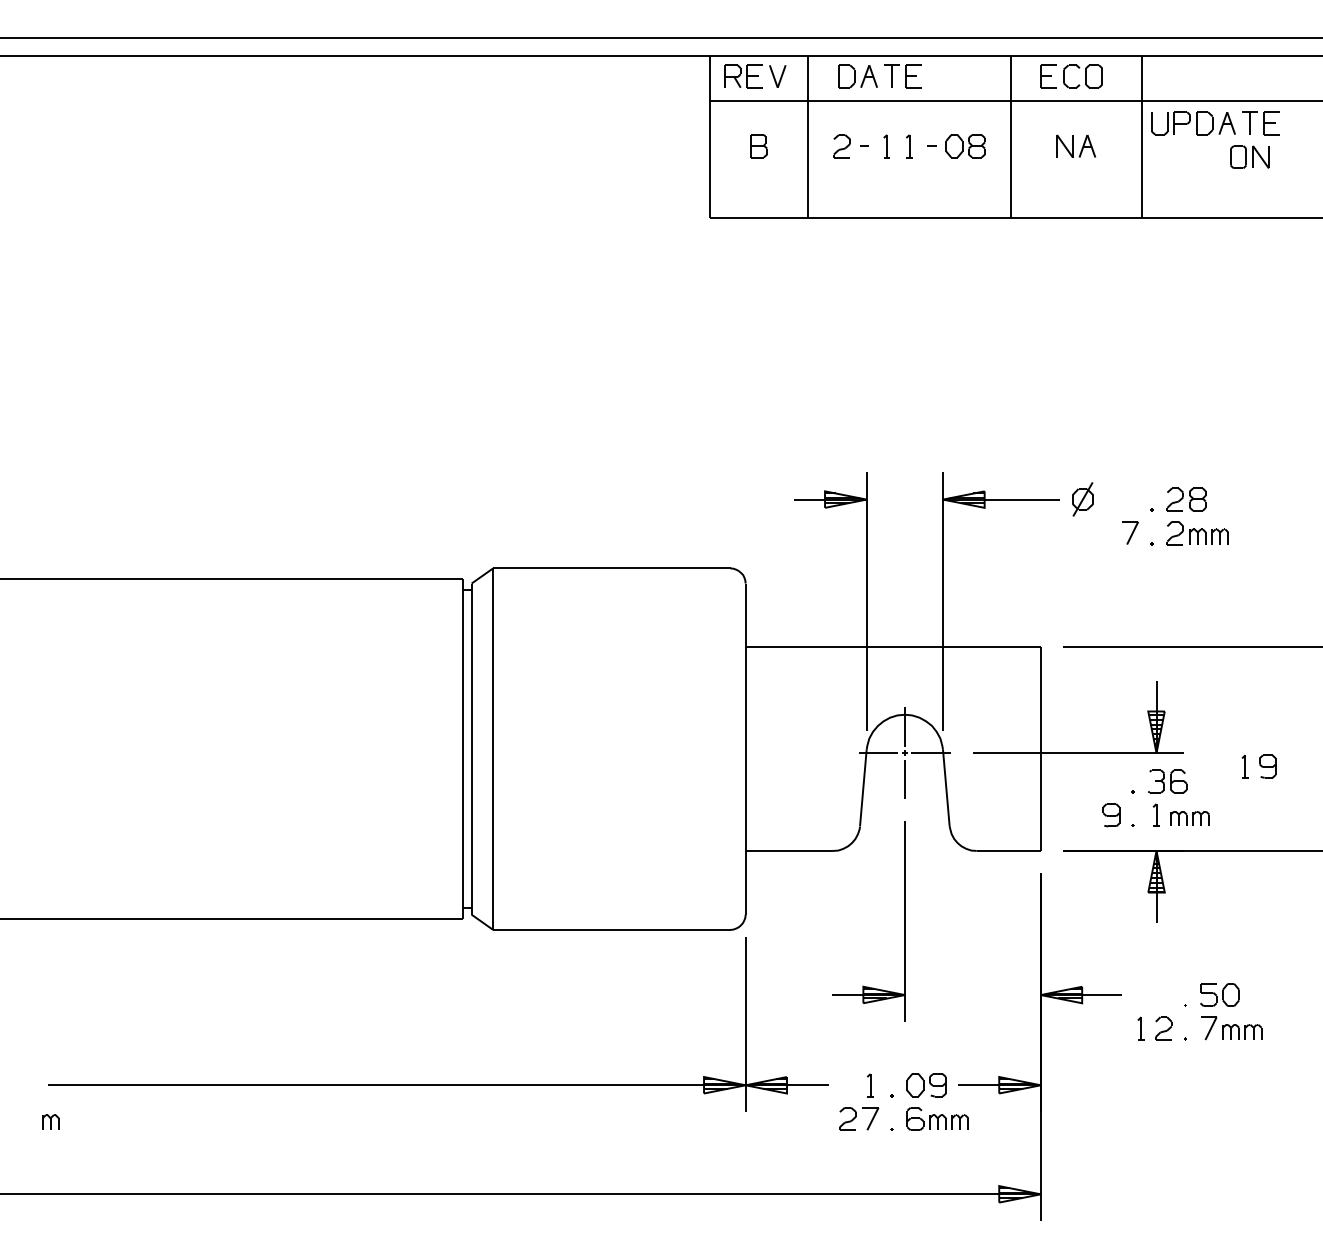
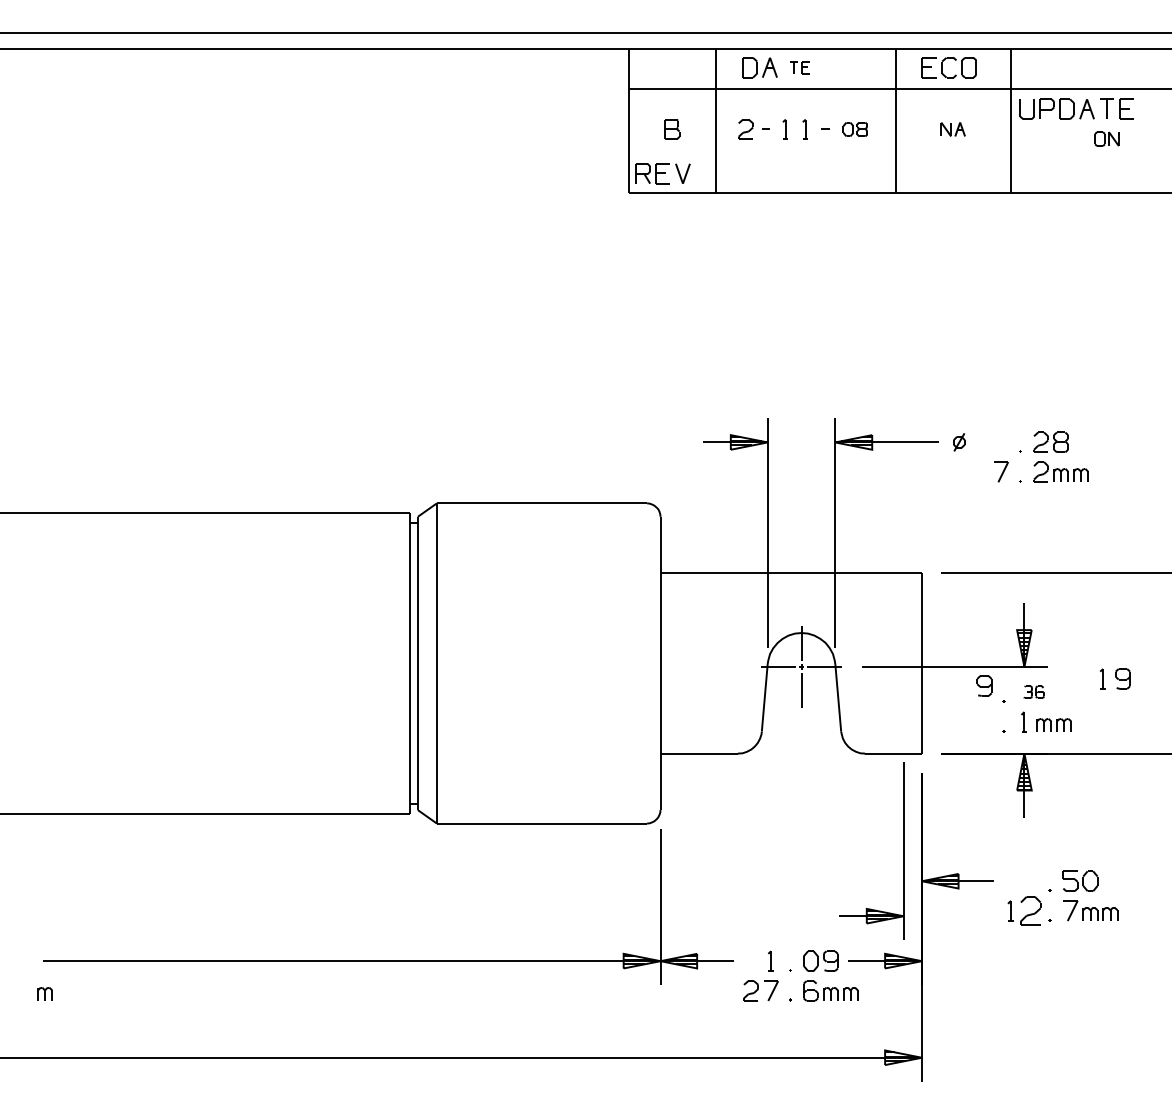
part: (754, 76) -> (662, 173), moved
part: (902, 76) -> (799, 67), size x0.6
part: (965, 146) -> (855, 129), size x0.7
part: (1075, 146) -> (952, 129), size x0.7
part: (1249, 156) -> (1106, 138), size x0.7
part: (1083, 499) -> (959, 442), size x0.6
part: (1166, 780) -> (1033, 691), size x0.6
part: (1111, 814) -> (984, 685), moved
part: (904, 920) -> (903, 850), moved
part: (1163, 1028) -> (1030, 910), size x1.4

